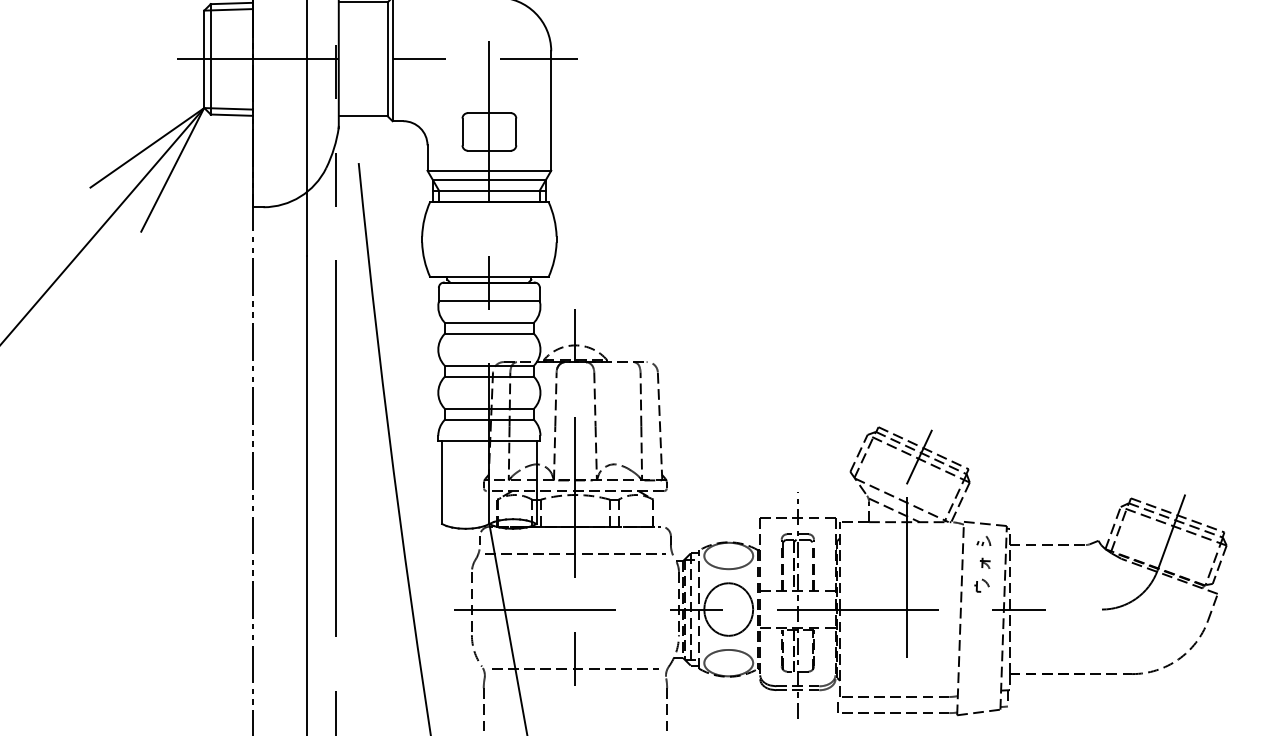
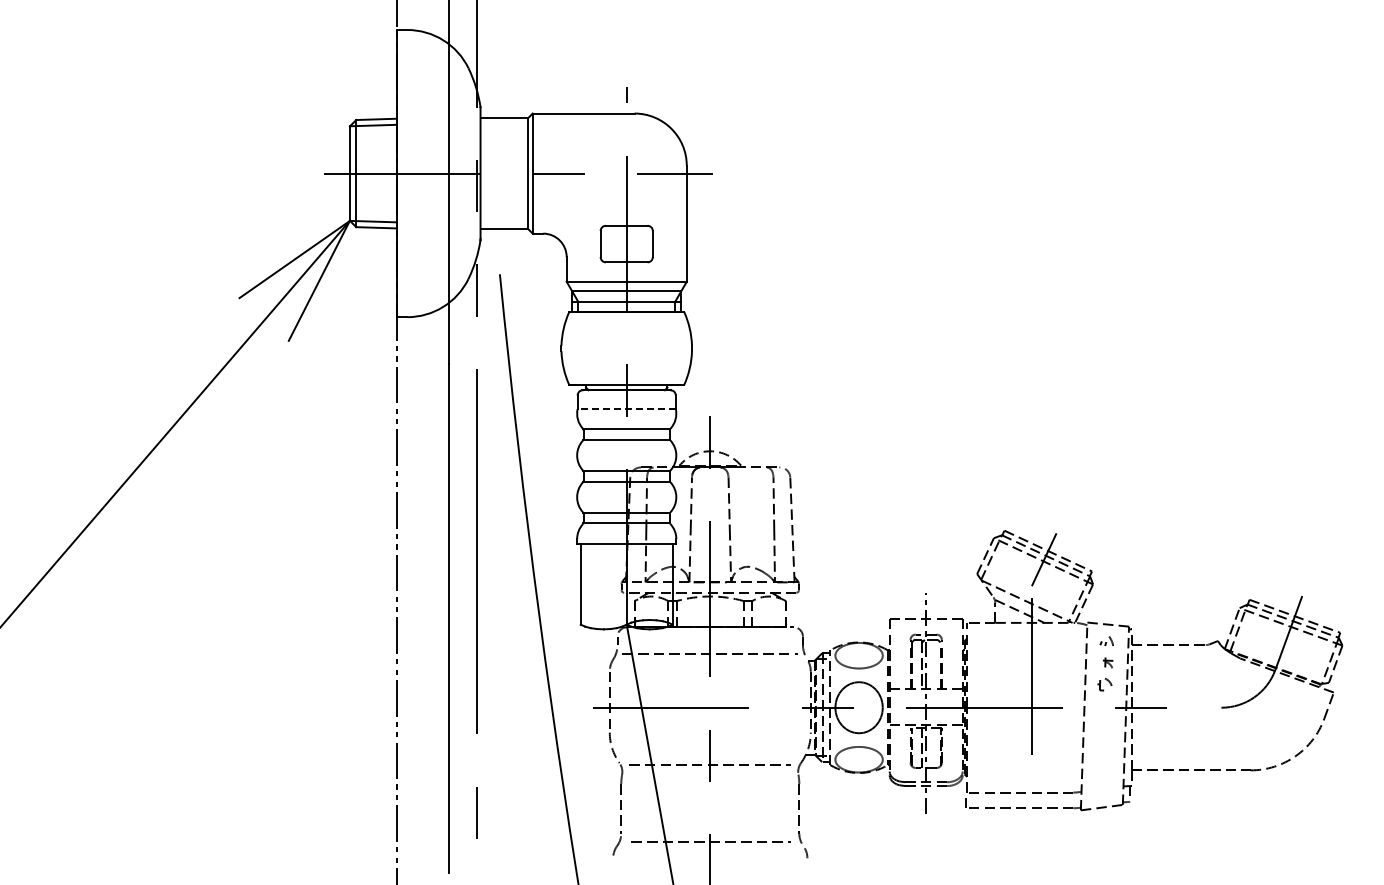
line: (489, 301) -> (626, 408), solid -> dashed

